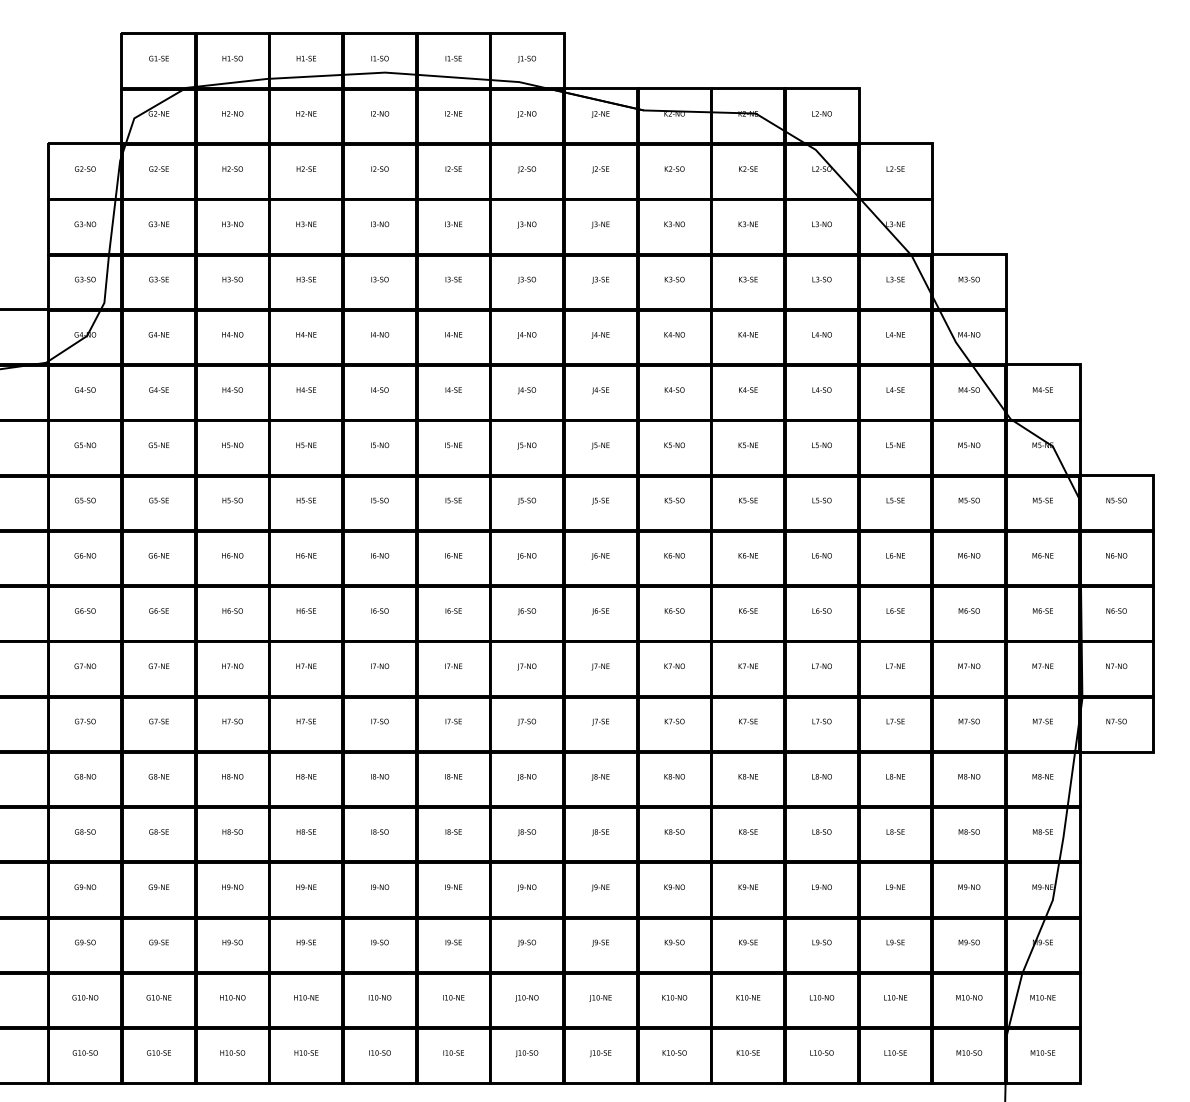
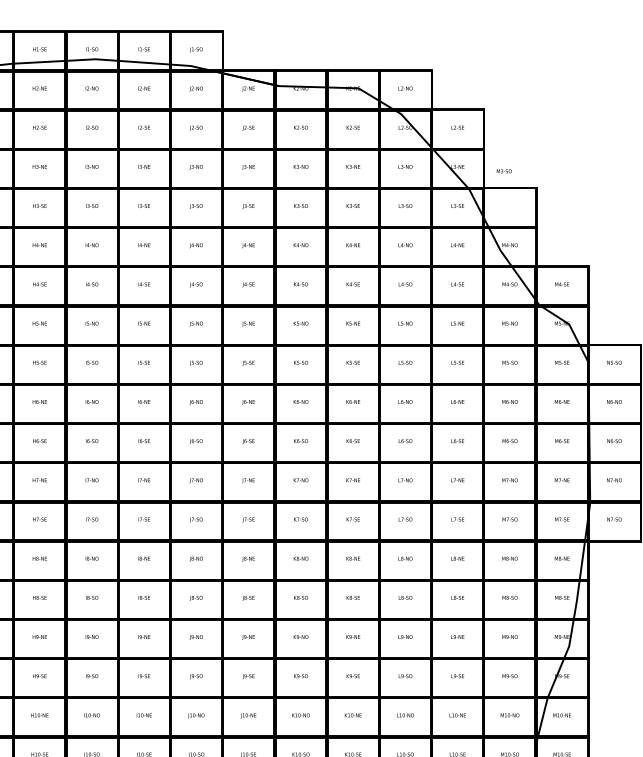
text: (968, 279) -> (503, 171), moved

